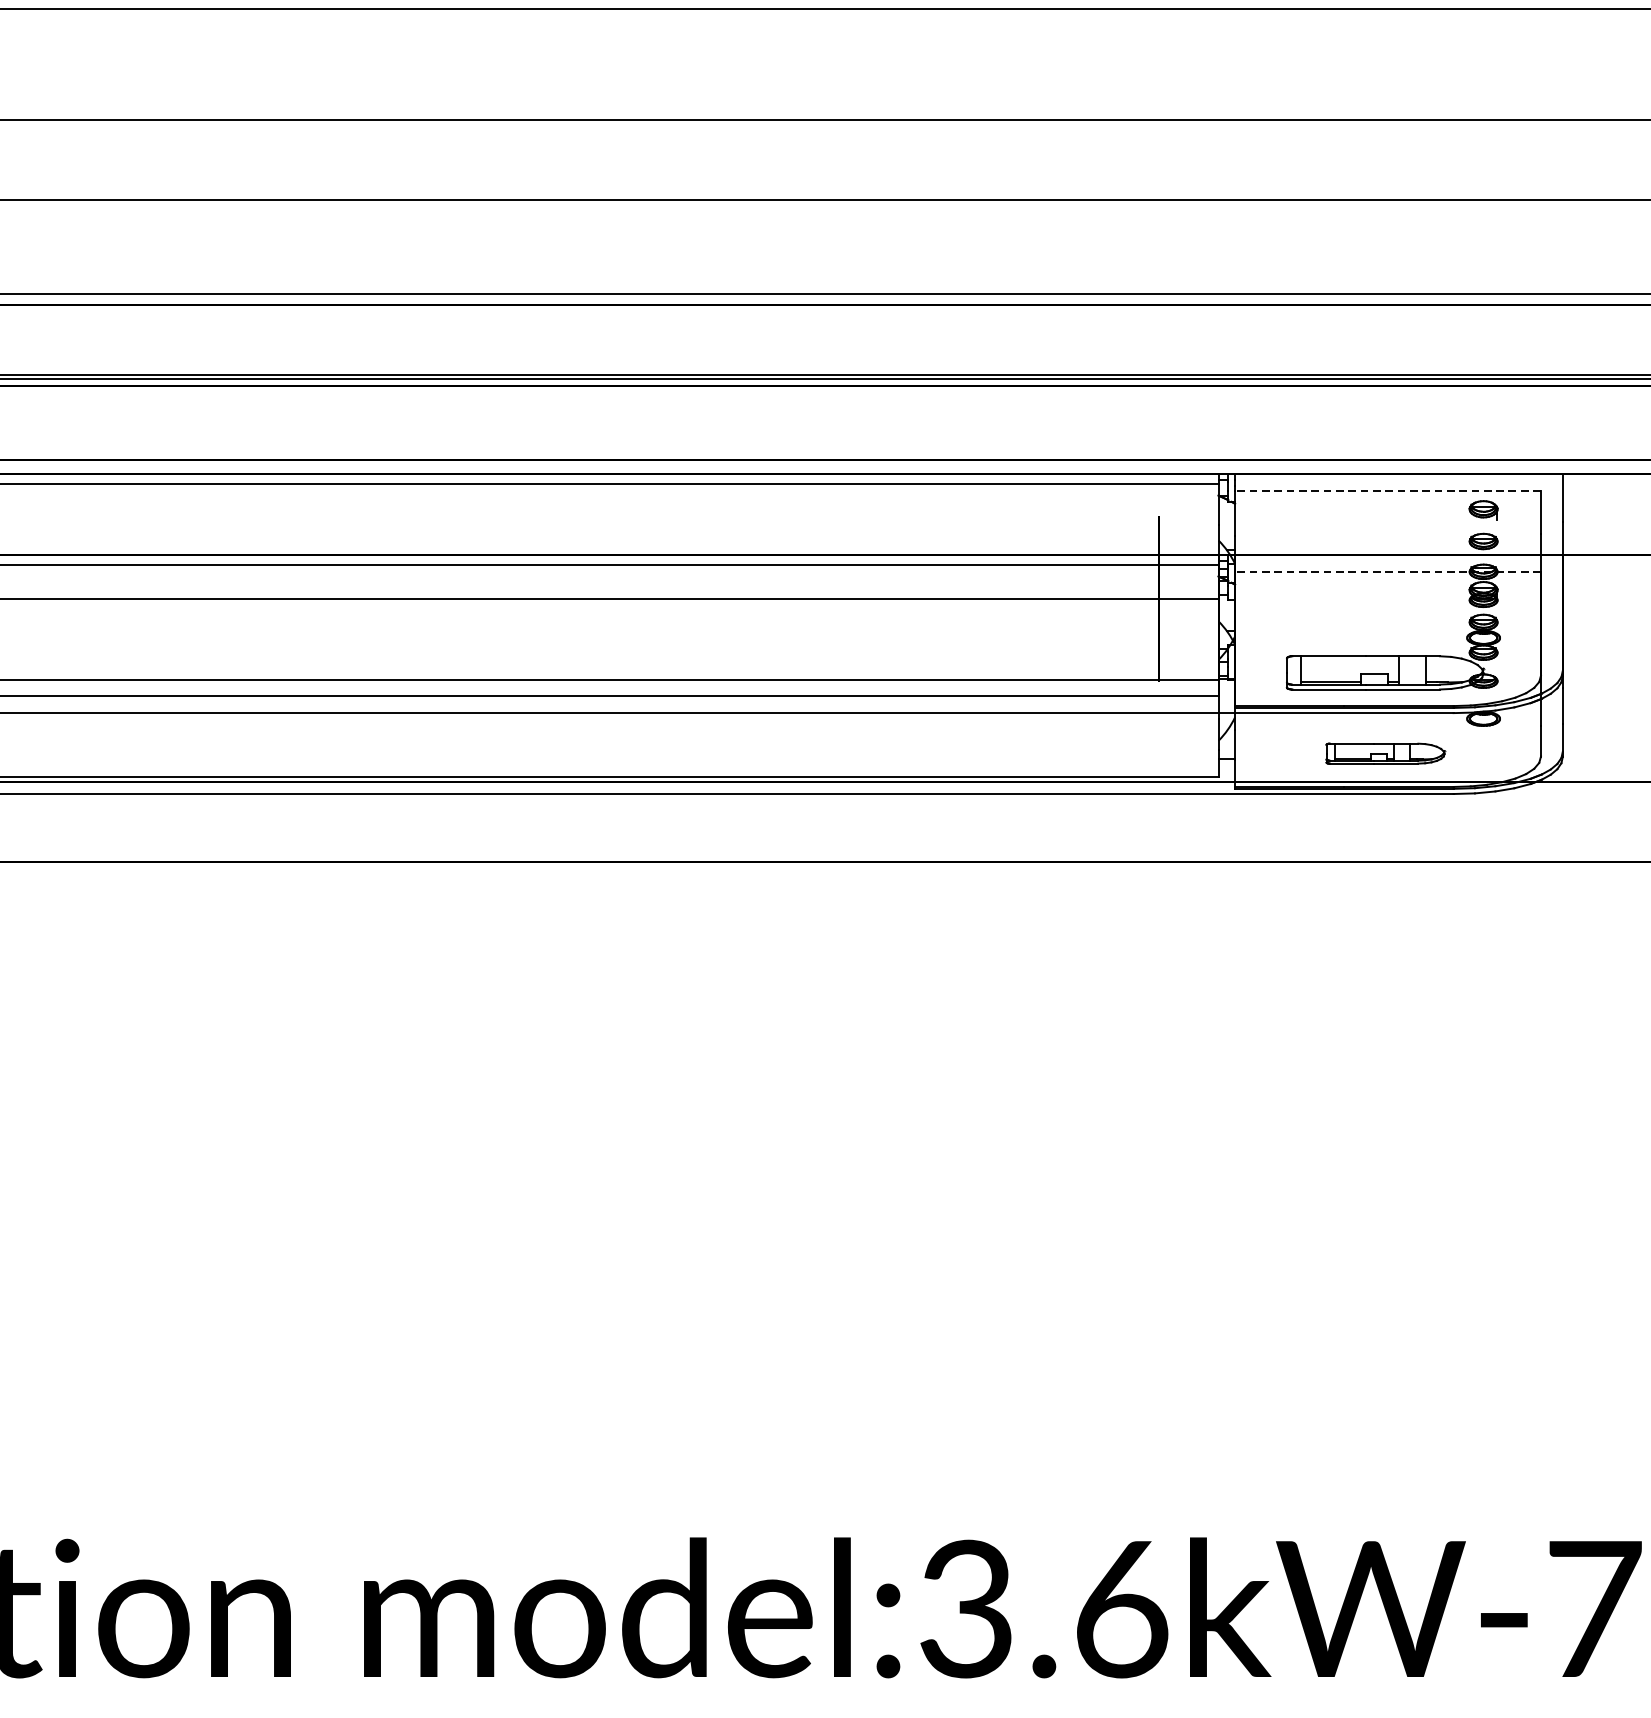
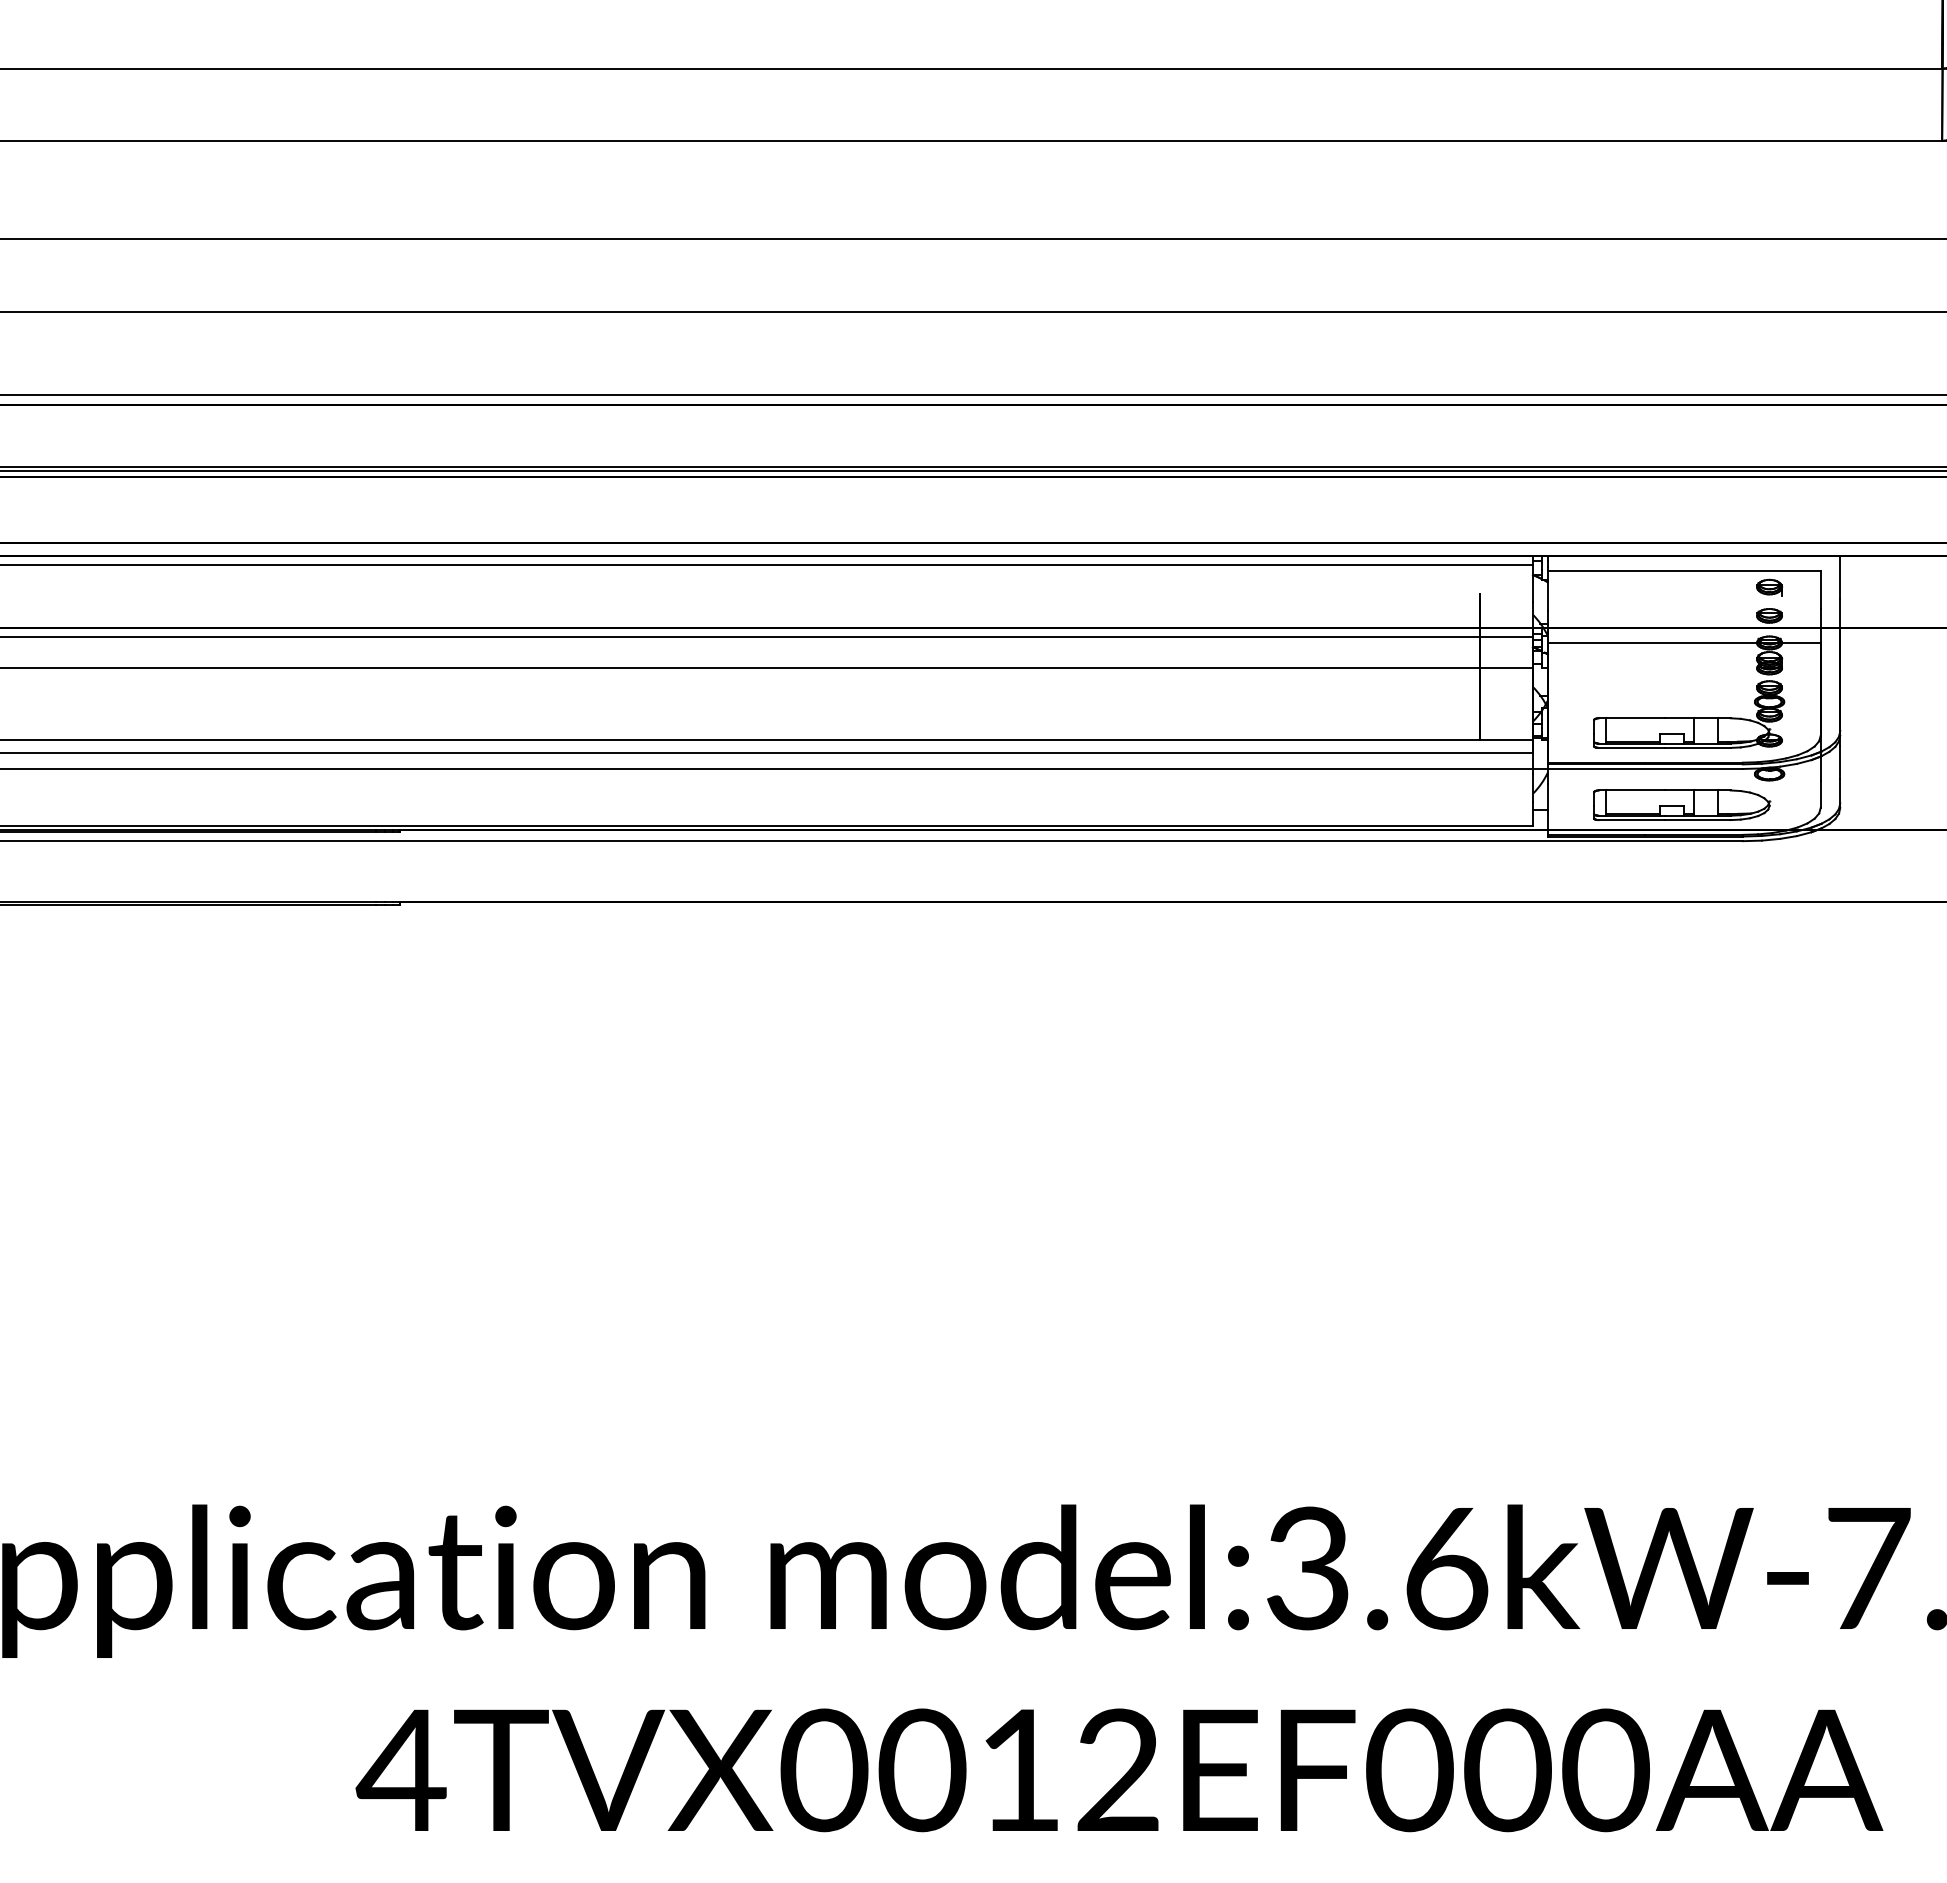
line: (1387, 490) -> (1683, 570), dashed -> solid
line: (1387, 571) -> (1683, 642), dashed -> solid
part: (1386, 752) -> (1682, 804), size x1.67

